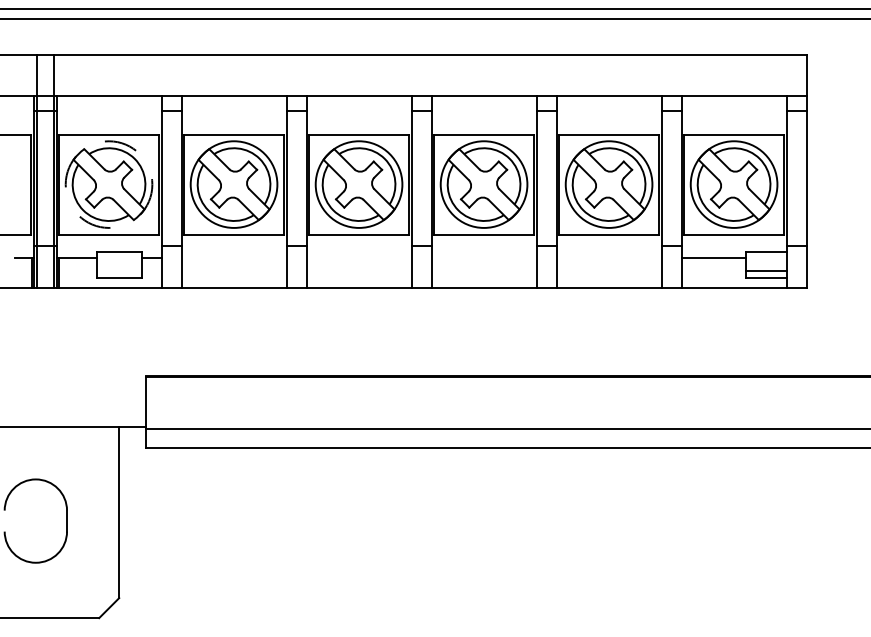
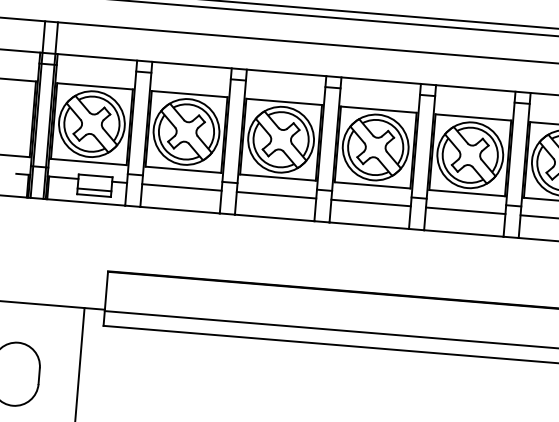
circle: (108, 184) -> (91, 124), dashed -> solid
line: (233, 257) -> (181, 187), added
line: (358, 257) -> (276, 194), added
line: (483, 257) -> (370, 202), added
line: (608, 257) -> (465, 210), added
line: (119, 270) -> (94, 189), added

